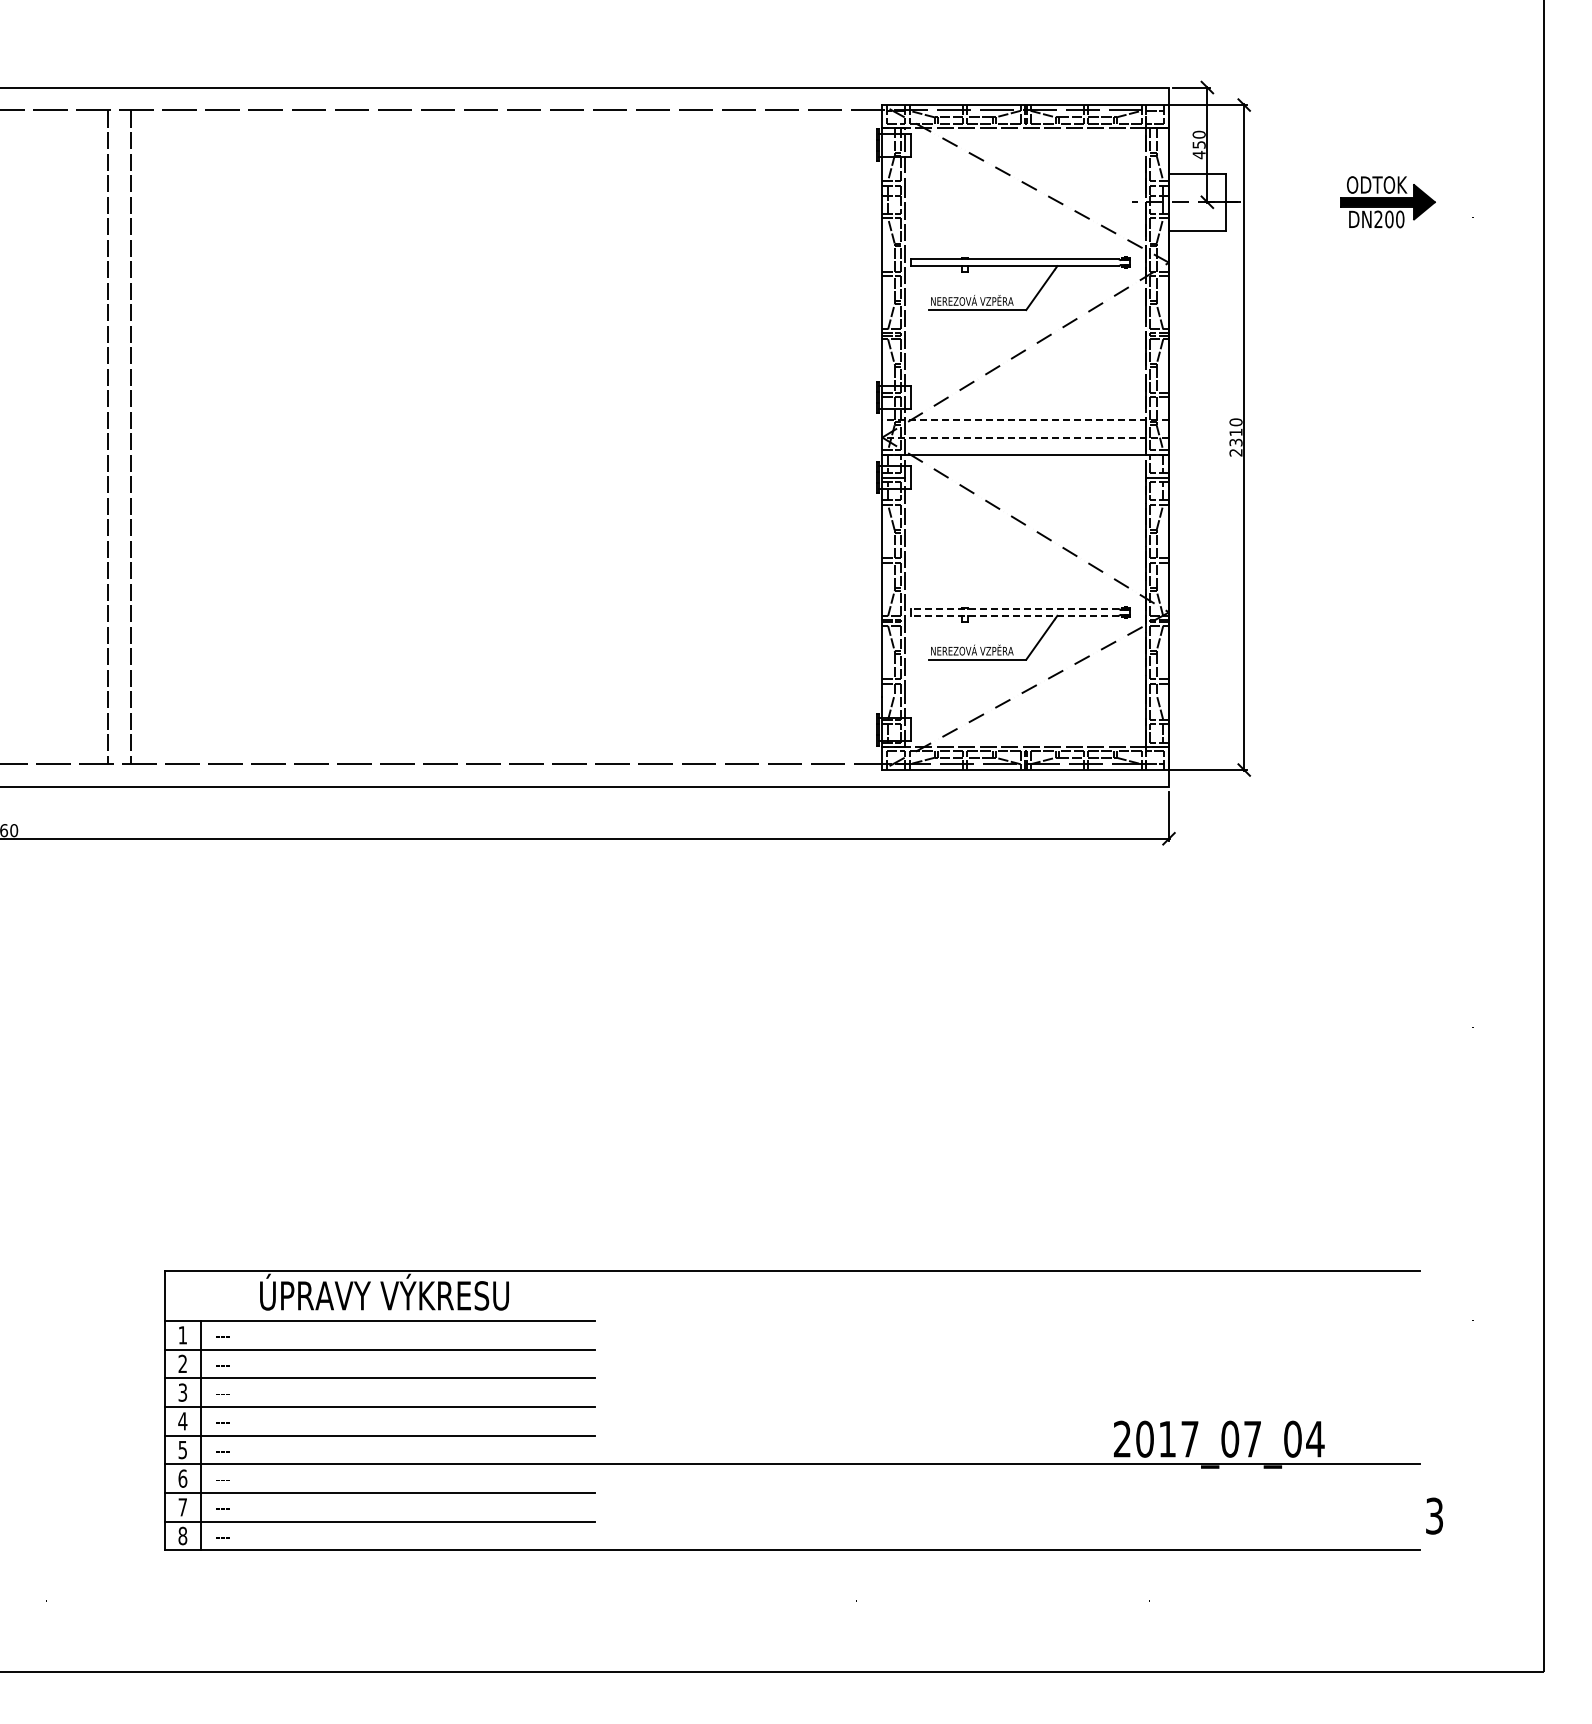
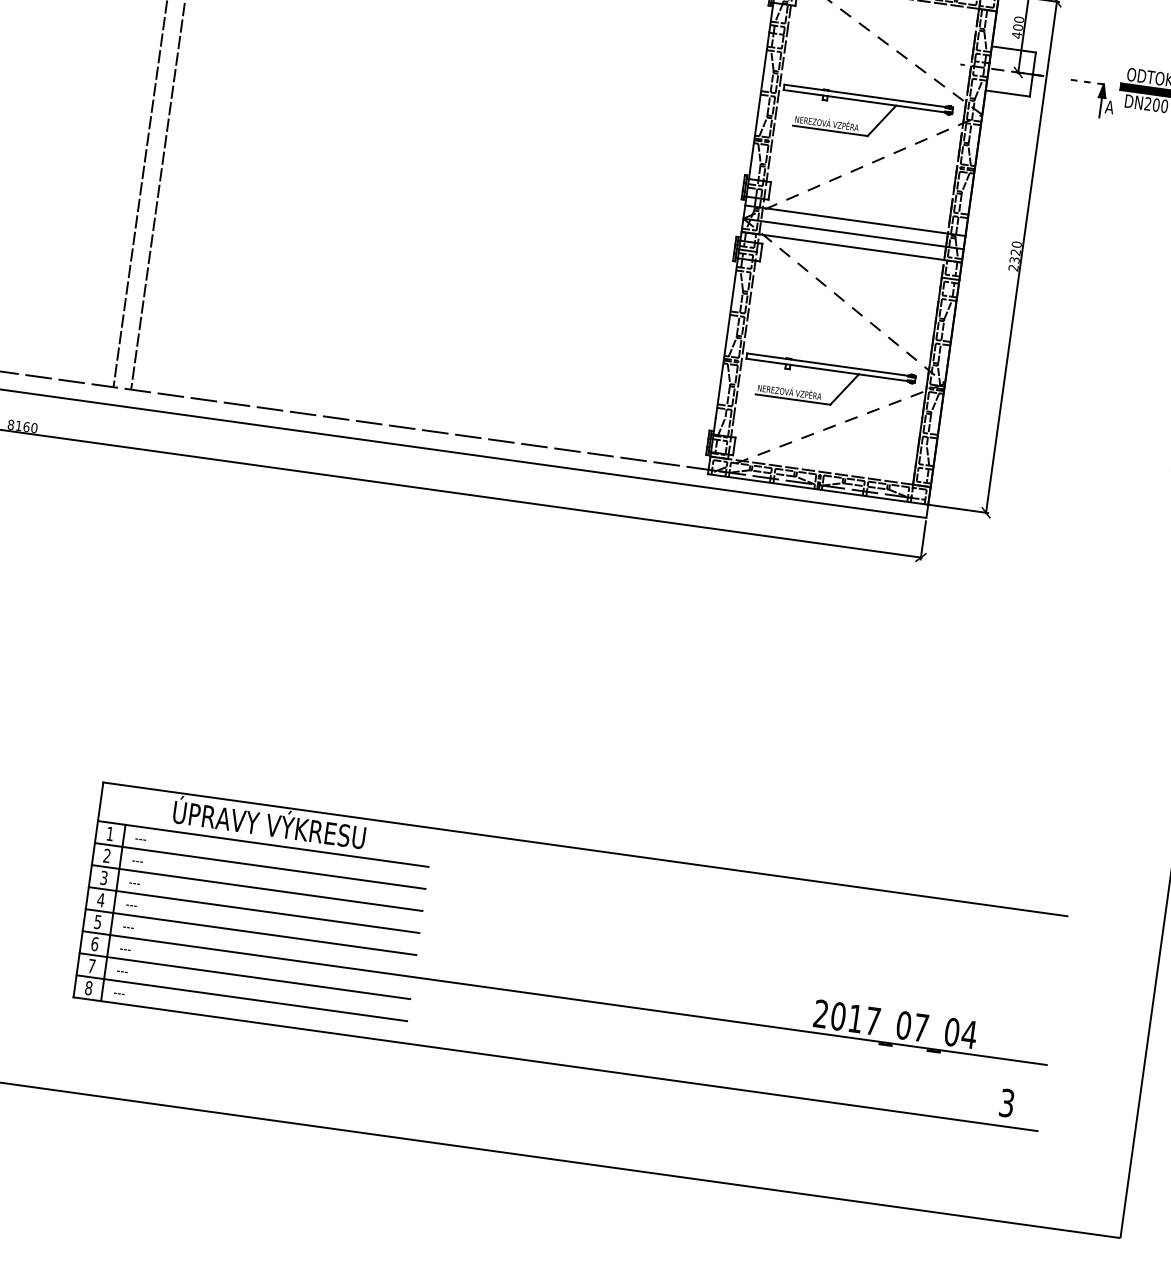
text: (1198, 144) -> (1017, 27), 450 -> 400
part: (1313, 220) -> (1097, 97), added
line: (1025, 420) -> (855, 220), dashed -> solid
text: (1235, 432) -> (1015, 252), 2310 -> 2320
line: (1025, 437) -> (853, 233), dashed -> solid
line: (1014, 608) -> (826, 364), dashed -> solid
line: (1014, 615) -> (826, 369), dashed -> solid
text: (1434, 1515) -> (1007, 1102), moved

